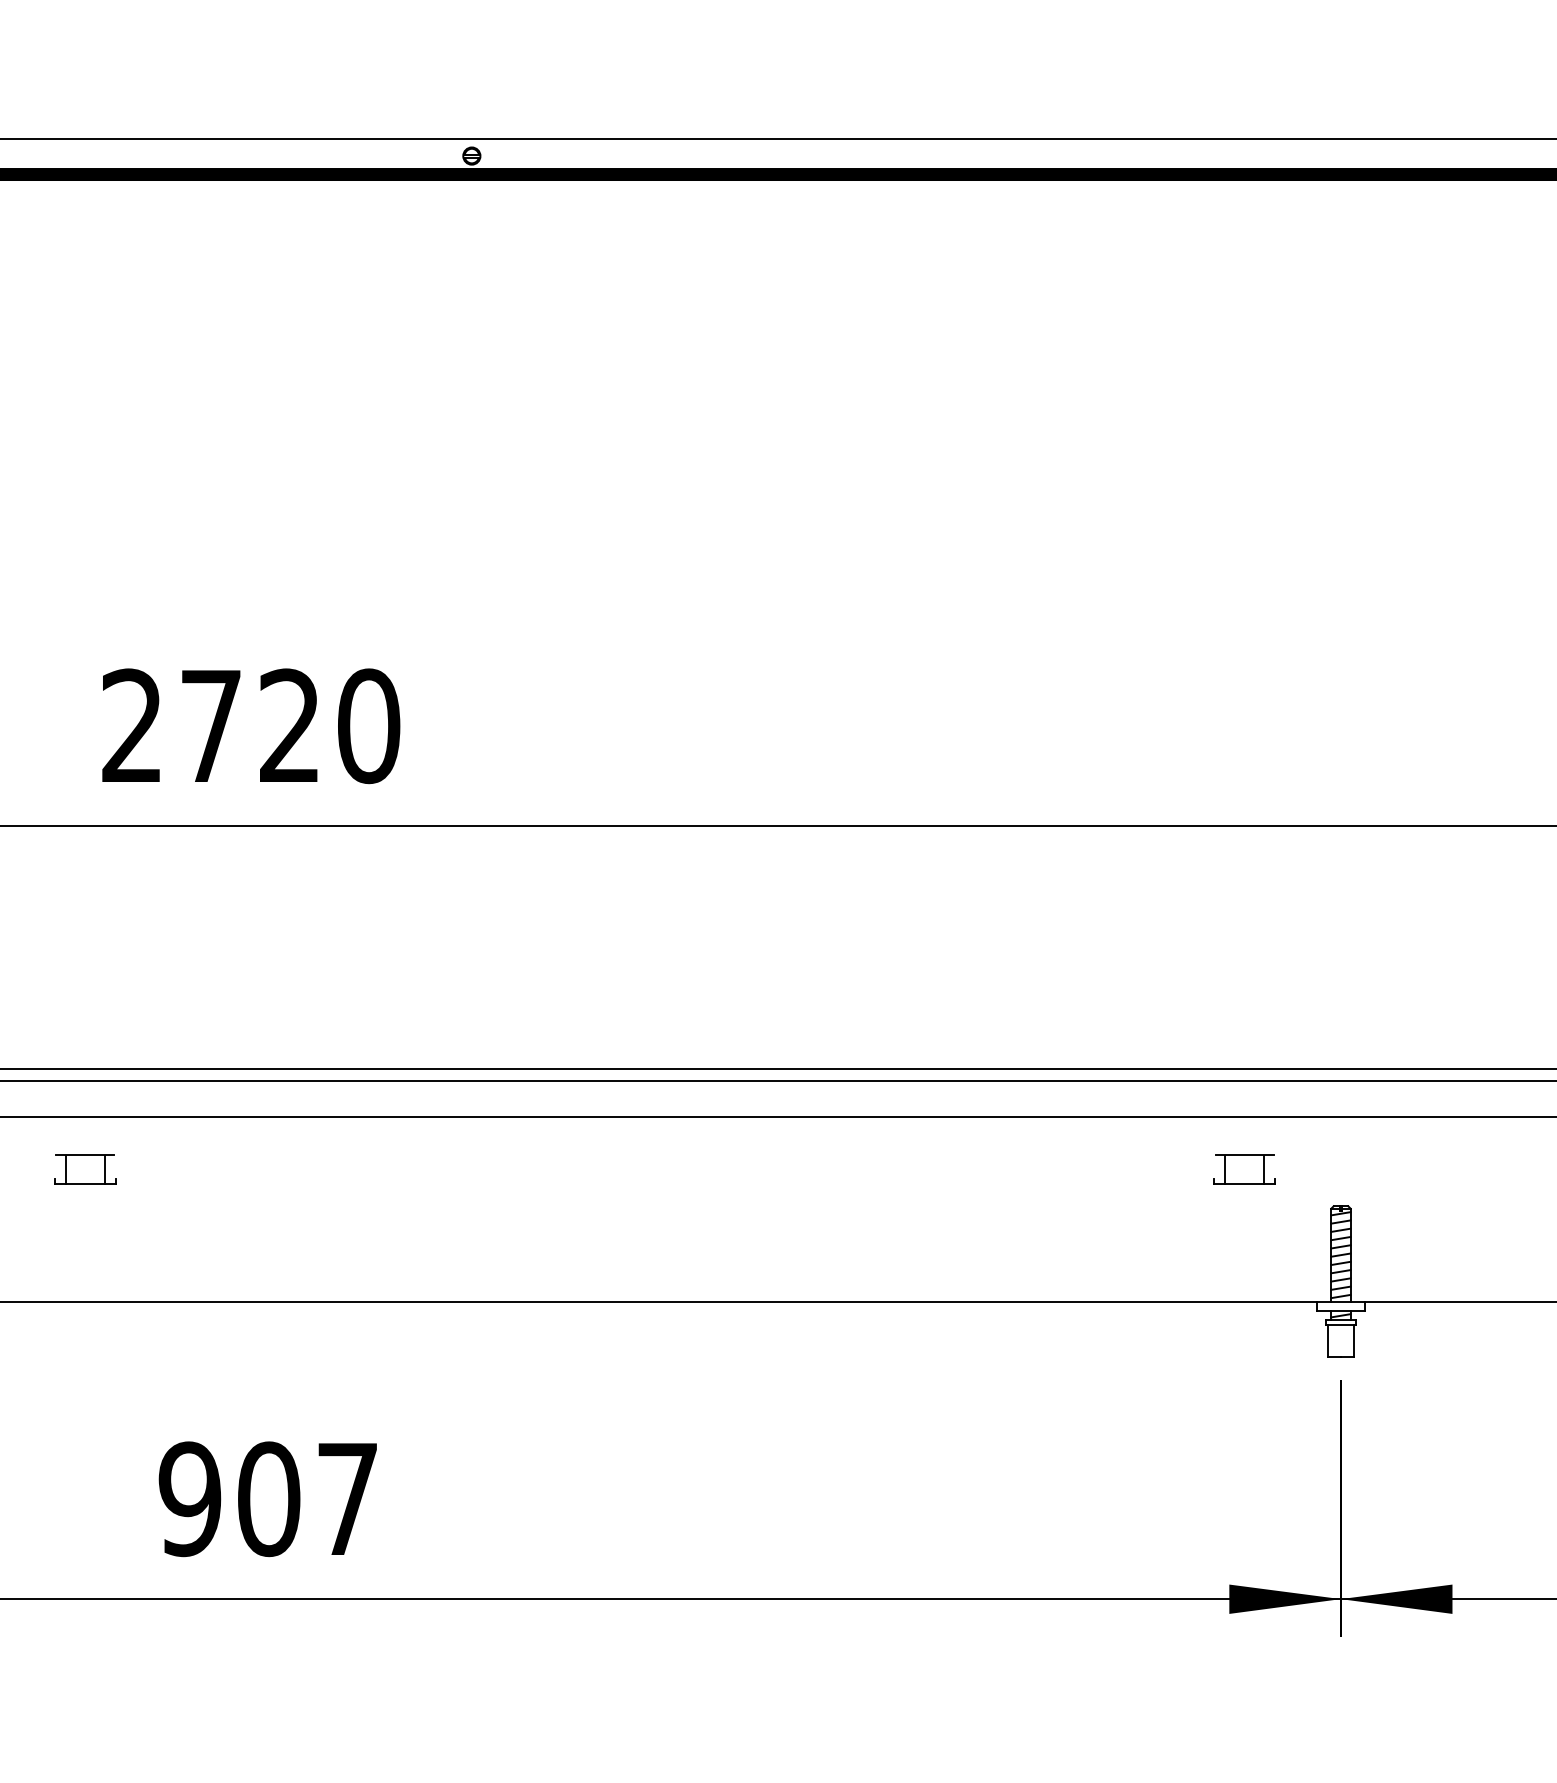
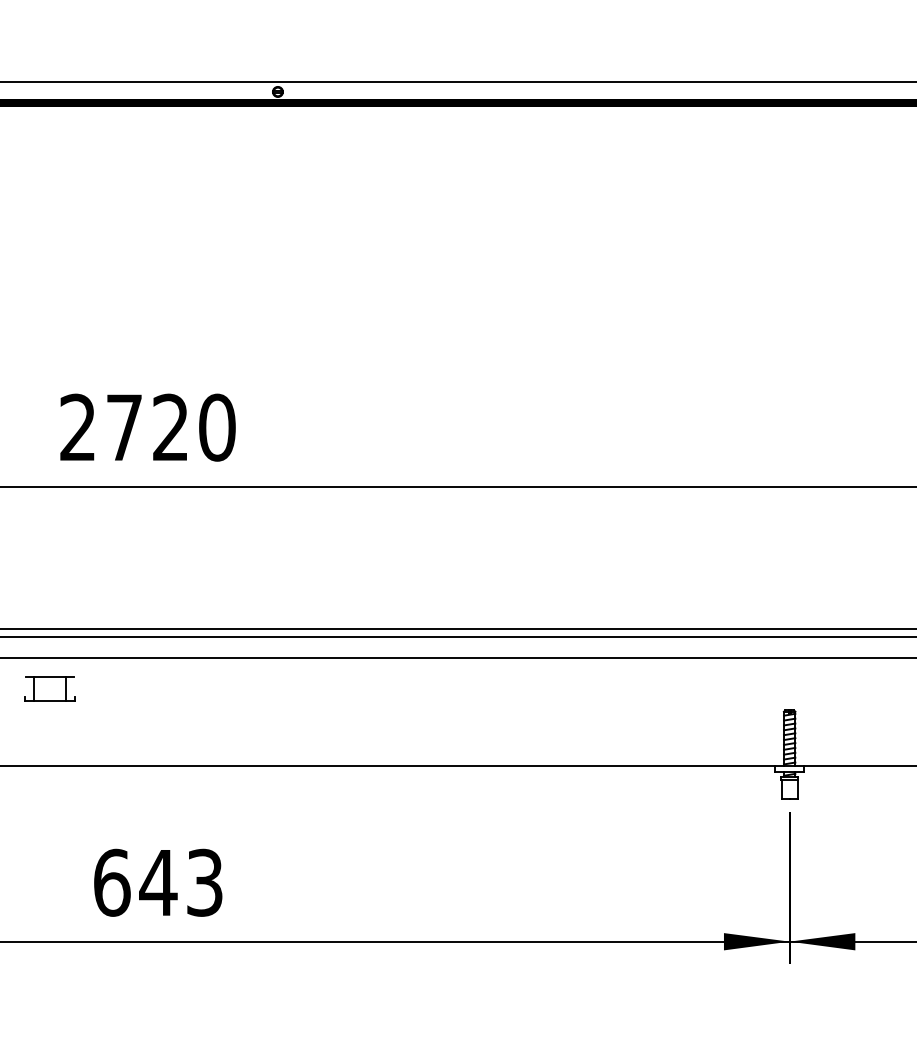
part: (83, 1169) -> (49, 688), size x1.4
part: (1243, 1169) -> (732, 688), removed
text: (267, 1498) -> (157, 882), 907 -> 643

